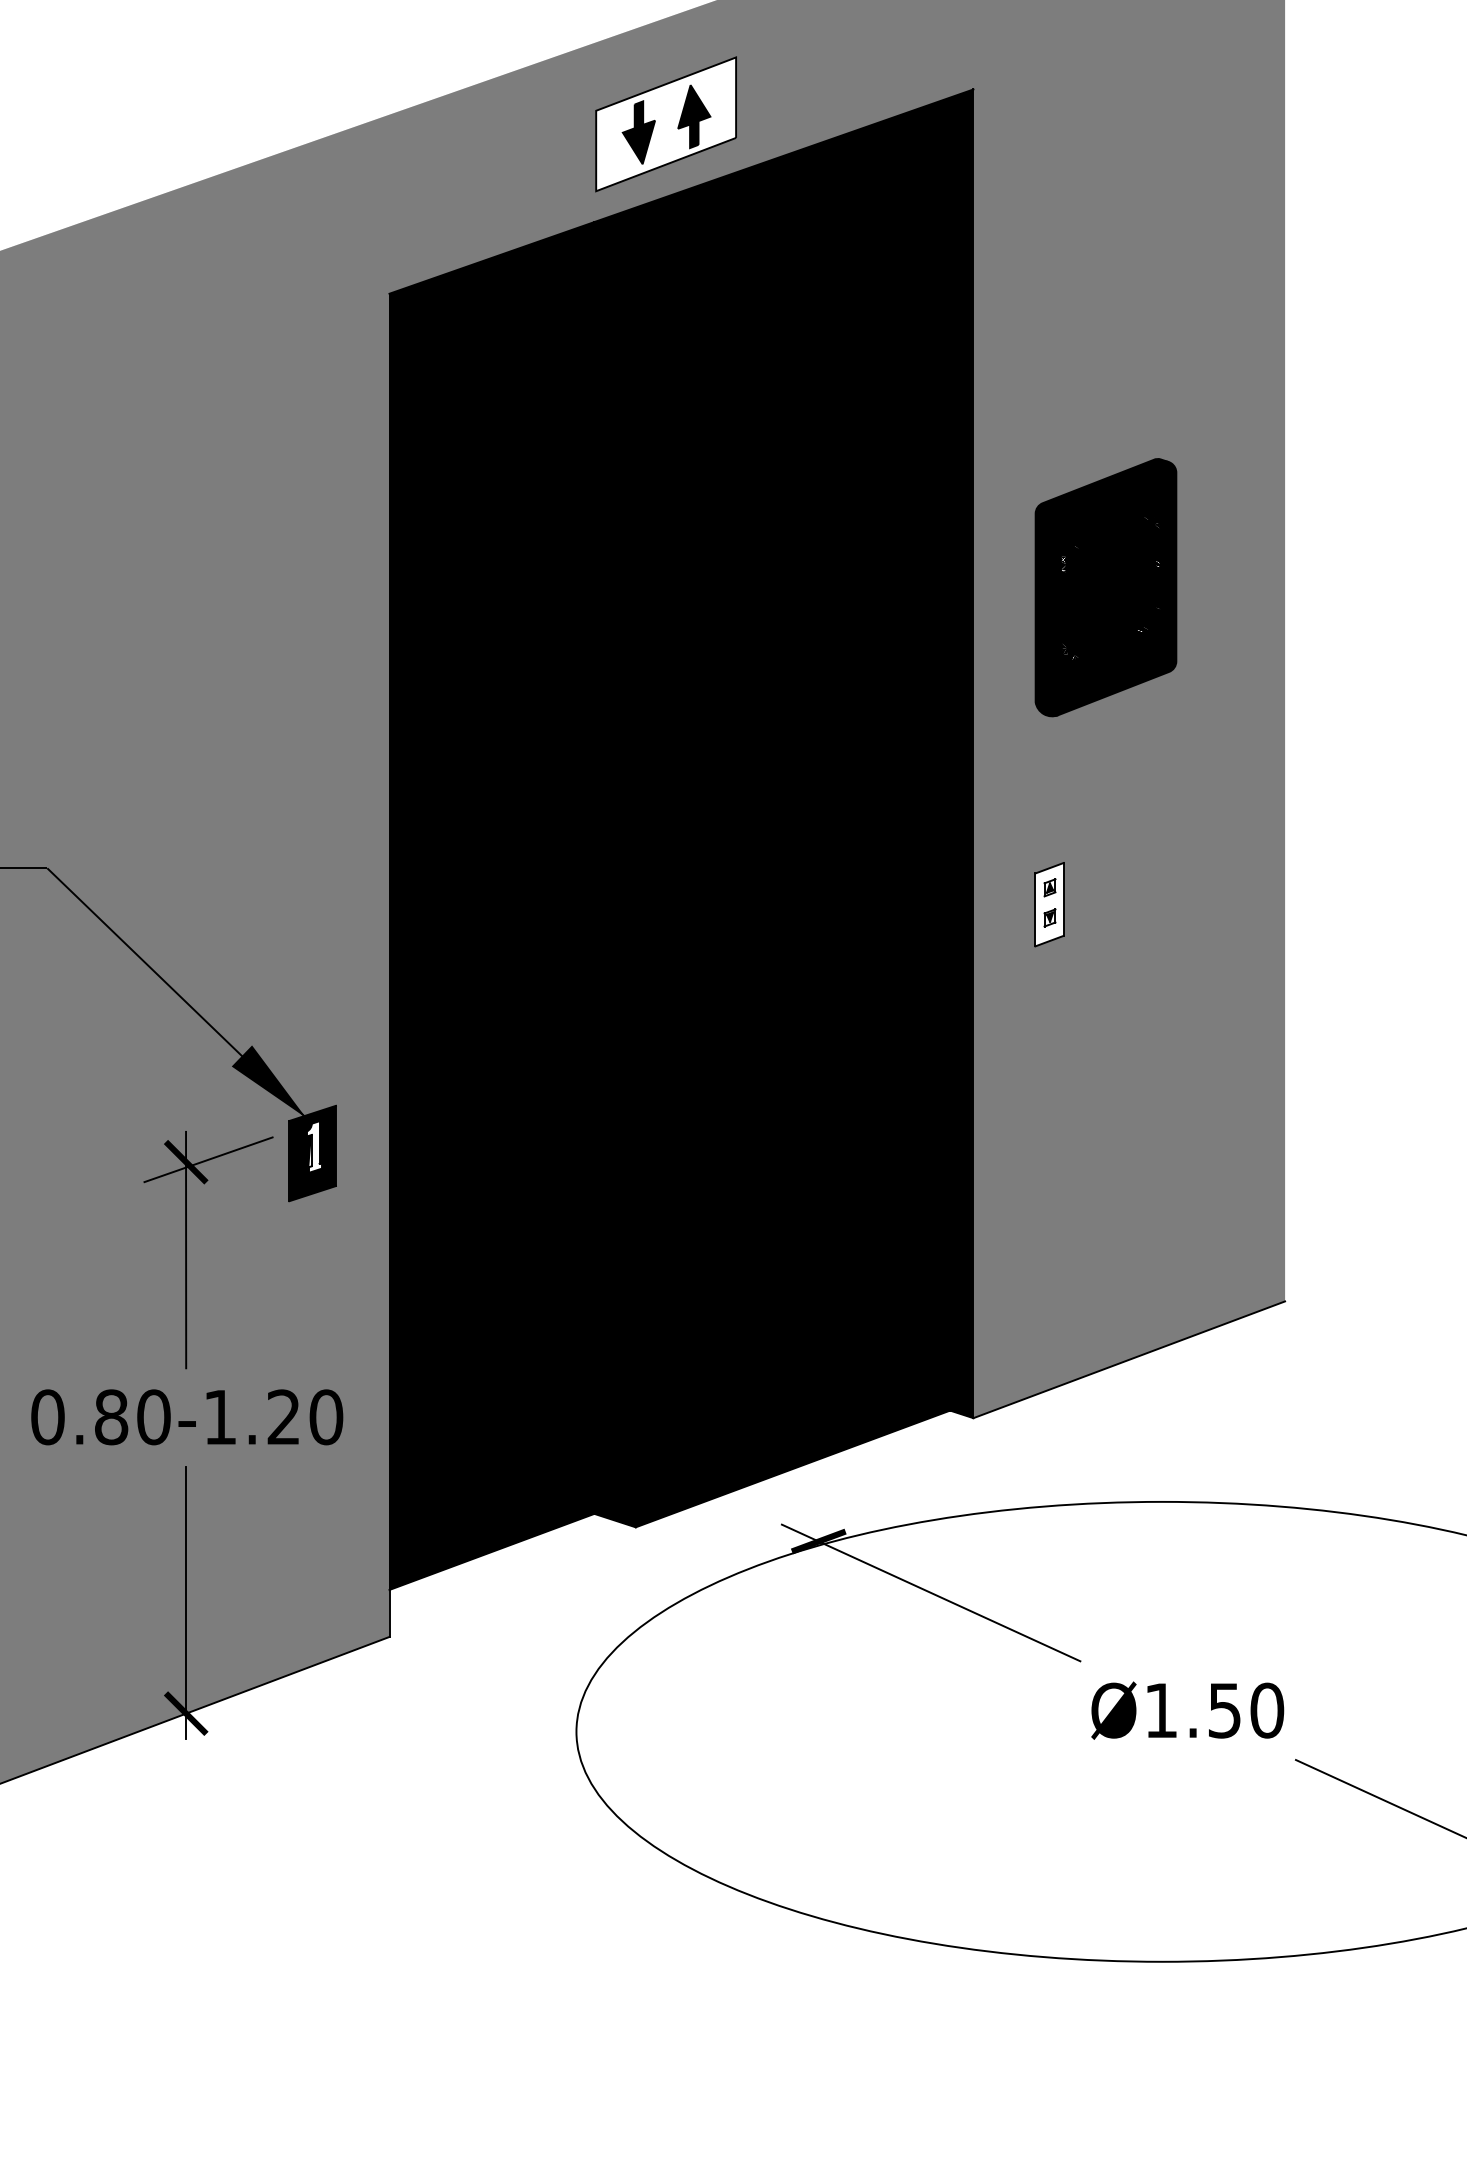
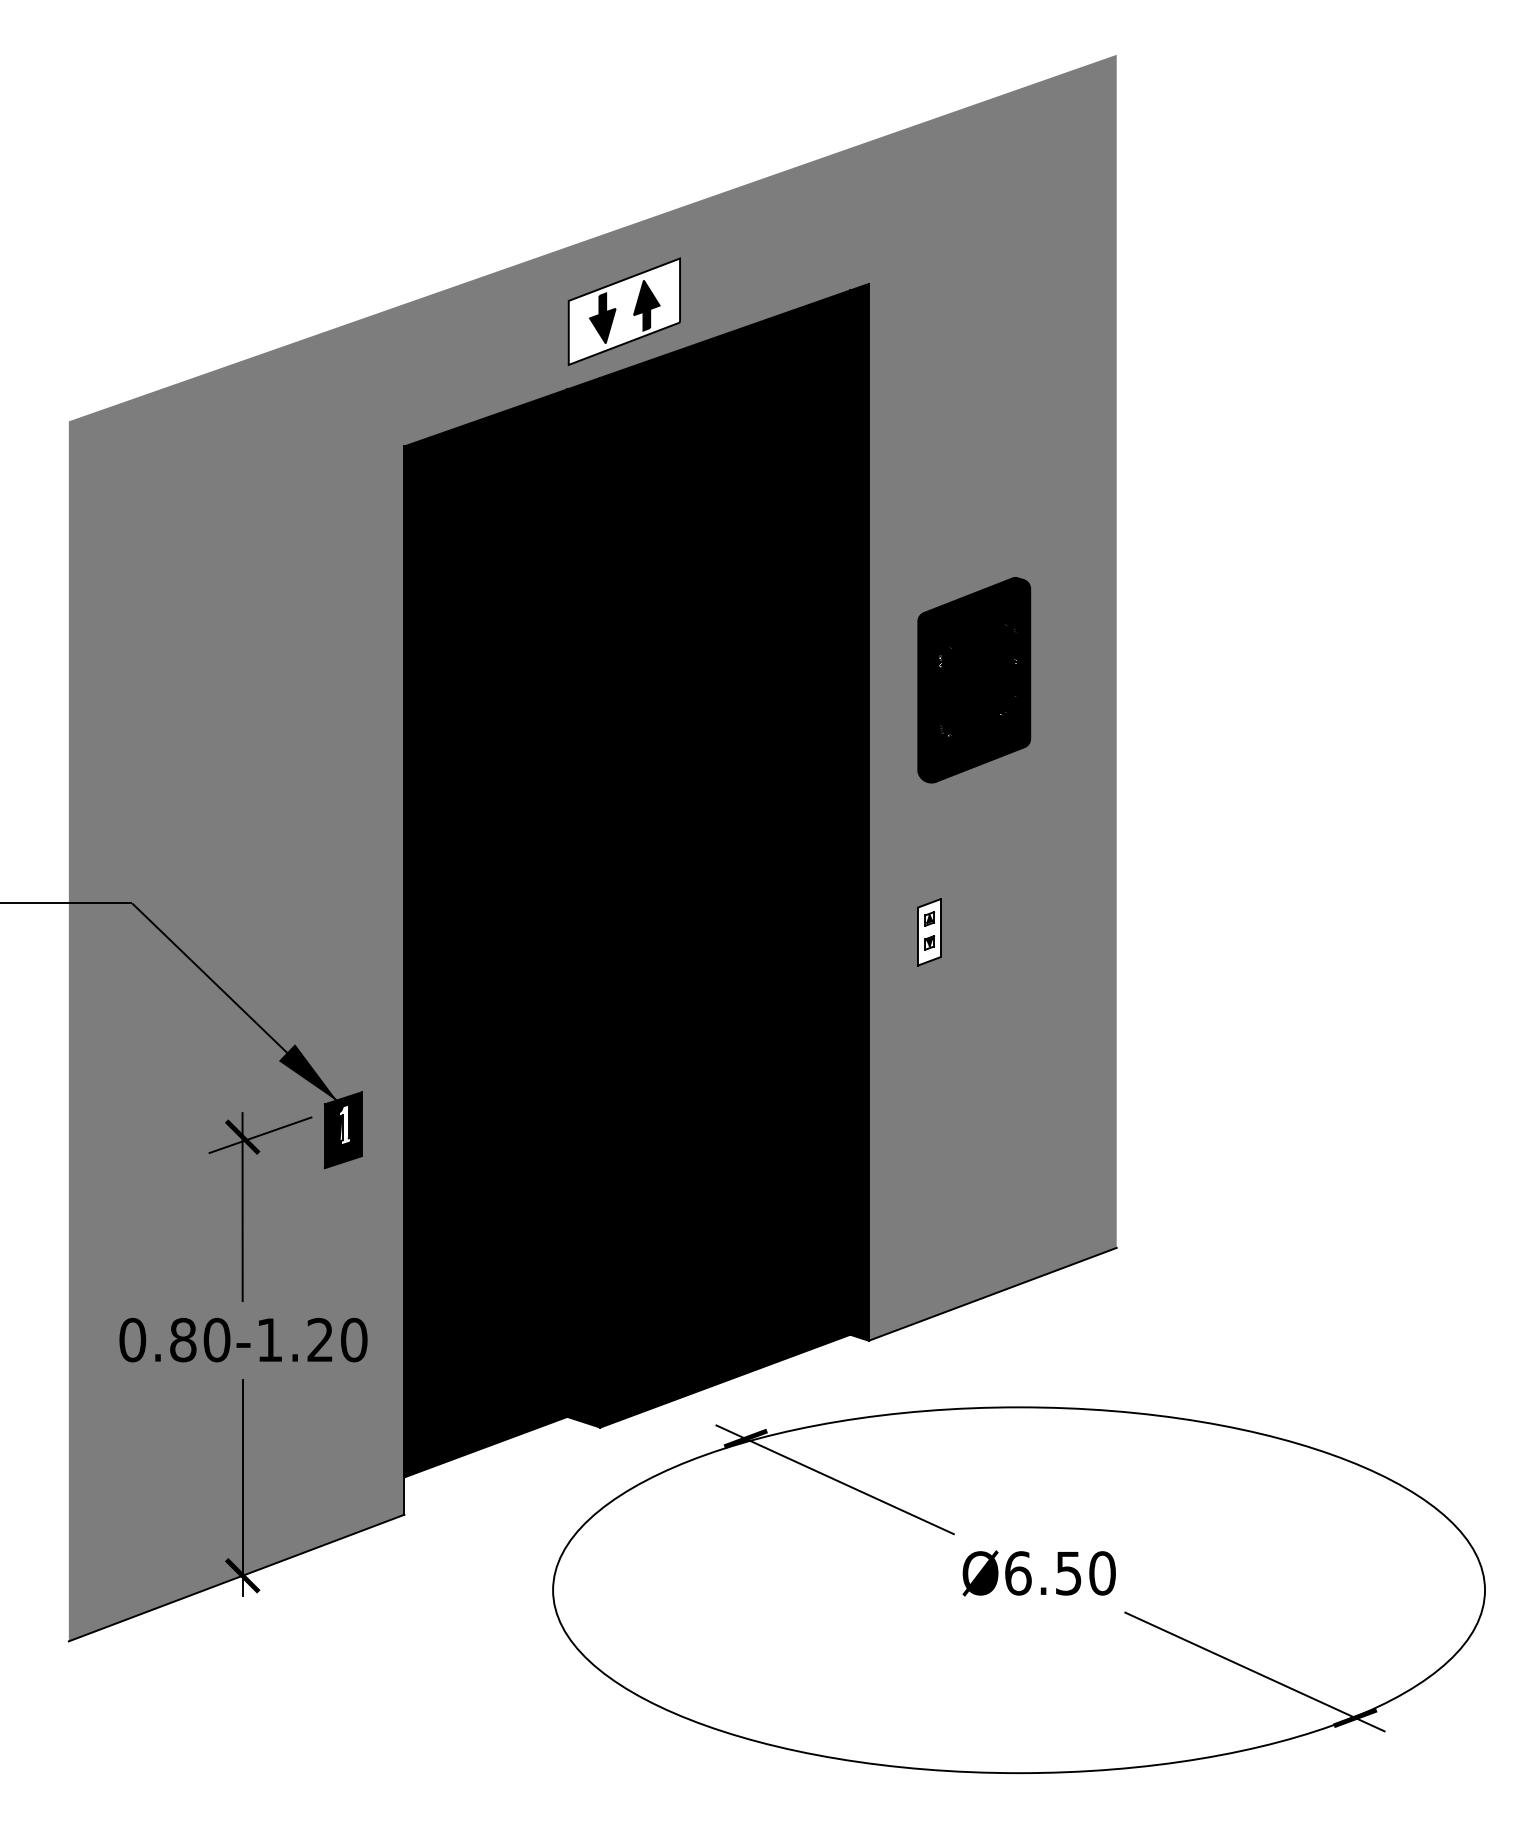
text: (1161, 1710) -> (1018, 1573), Ø1.50 -> Ø6.50

